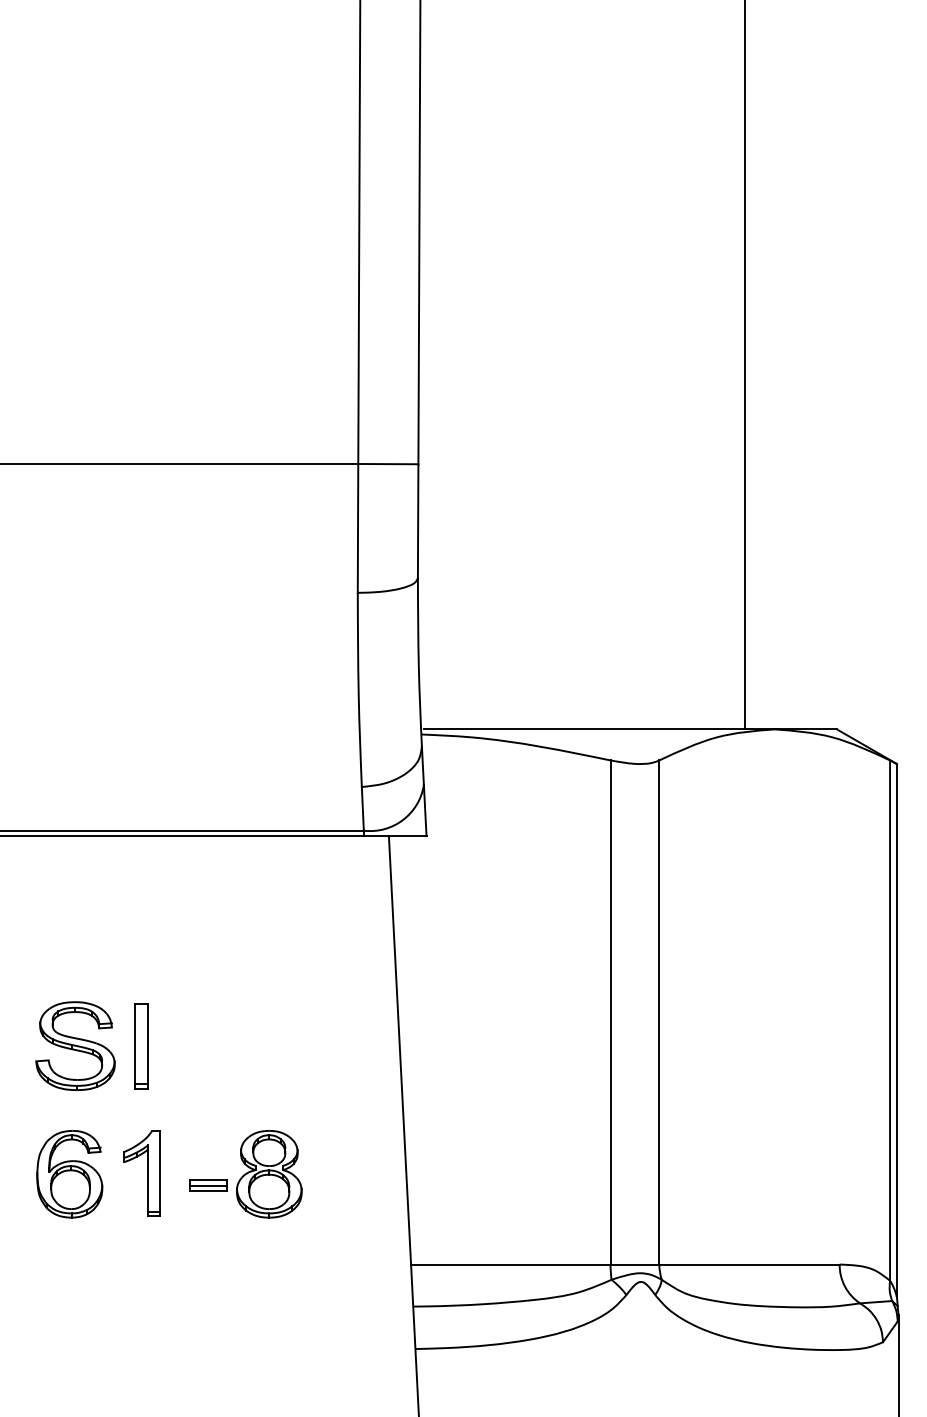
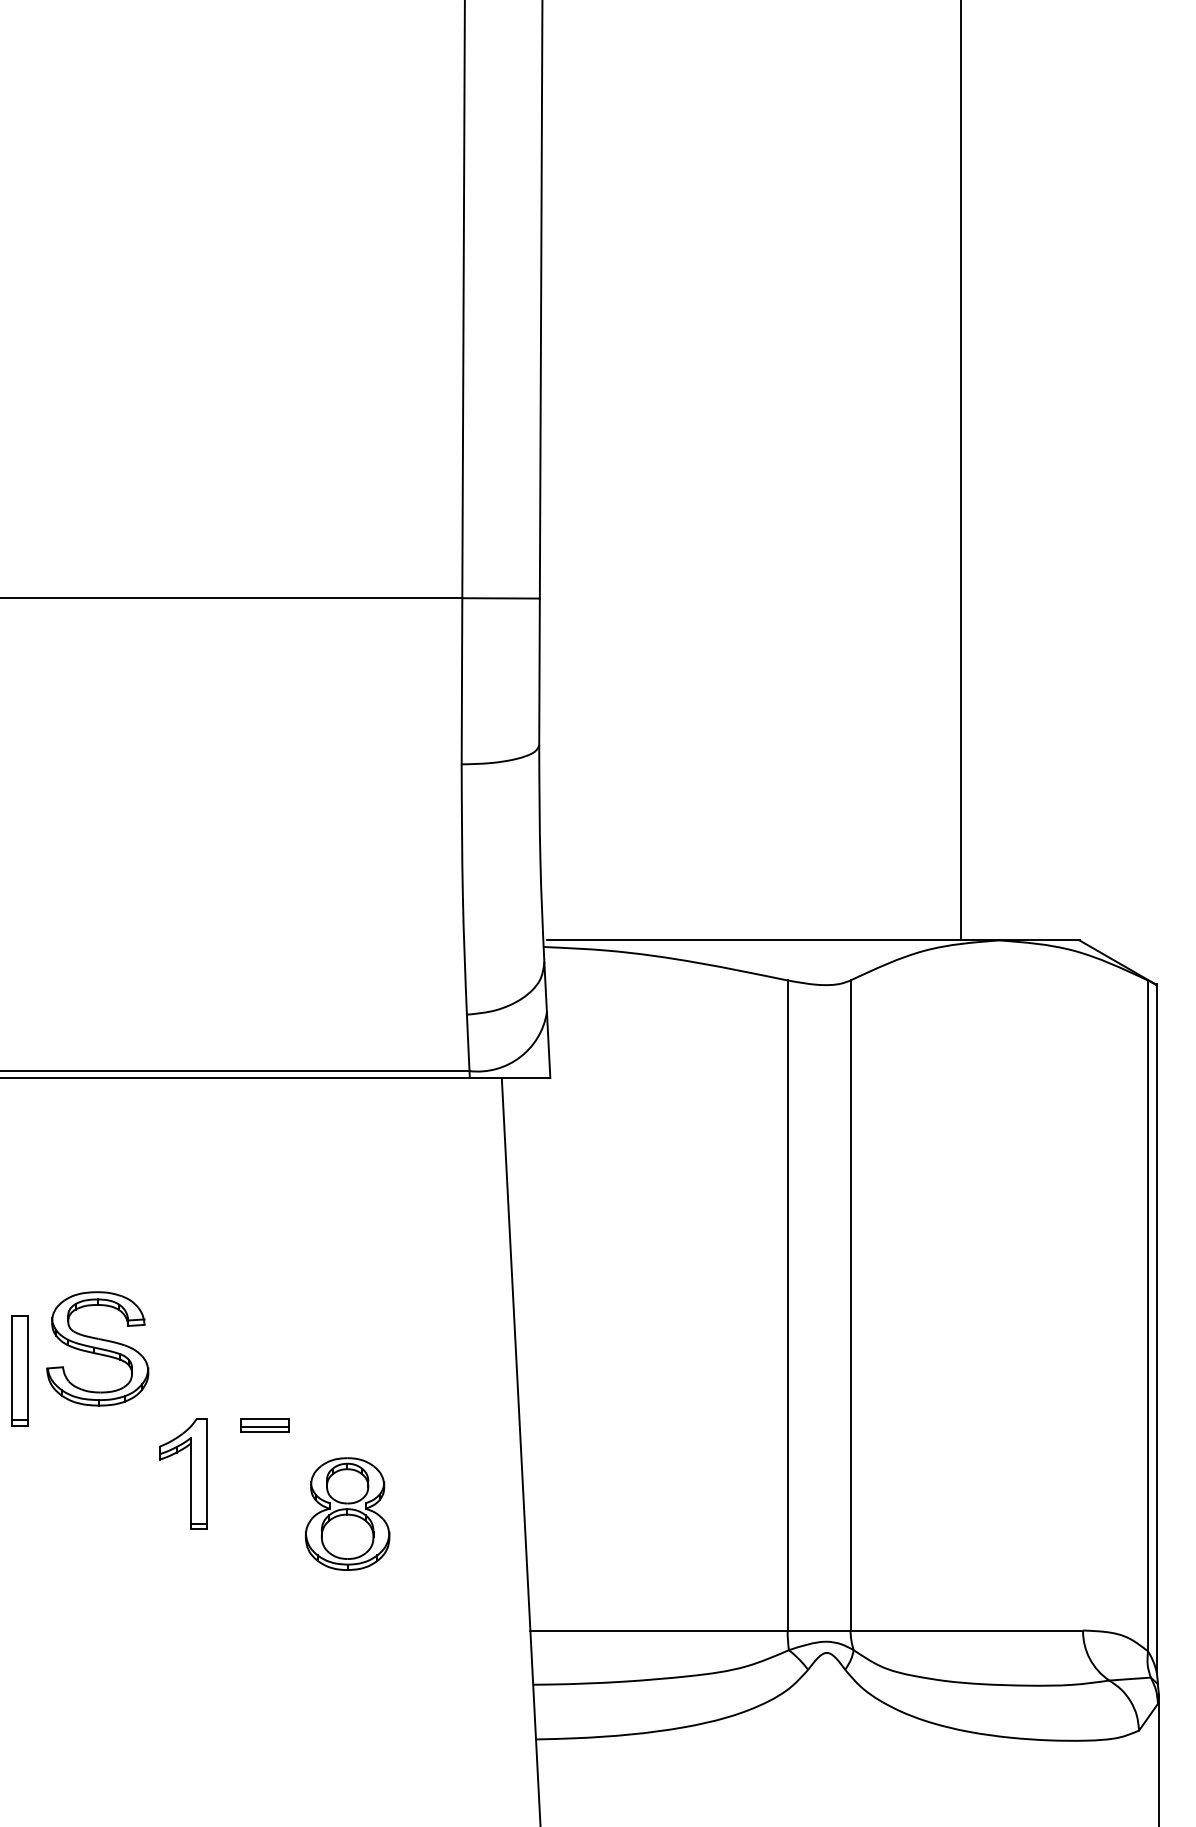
part: (141, 1045) -> (19, 1370), moved
part: (69, 1173) -> (90, 1513), removed
part: (147, 1173) -> (190, 1473), moved
part: (207, 1185) -> (264, 1425), moved

